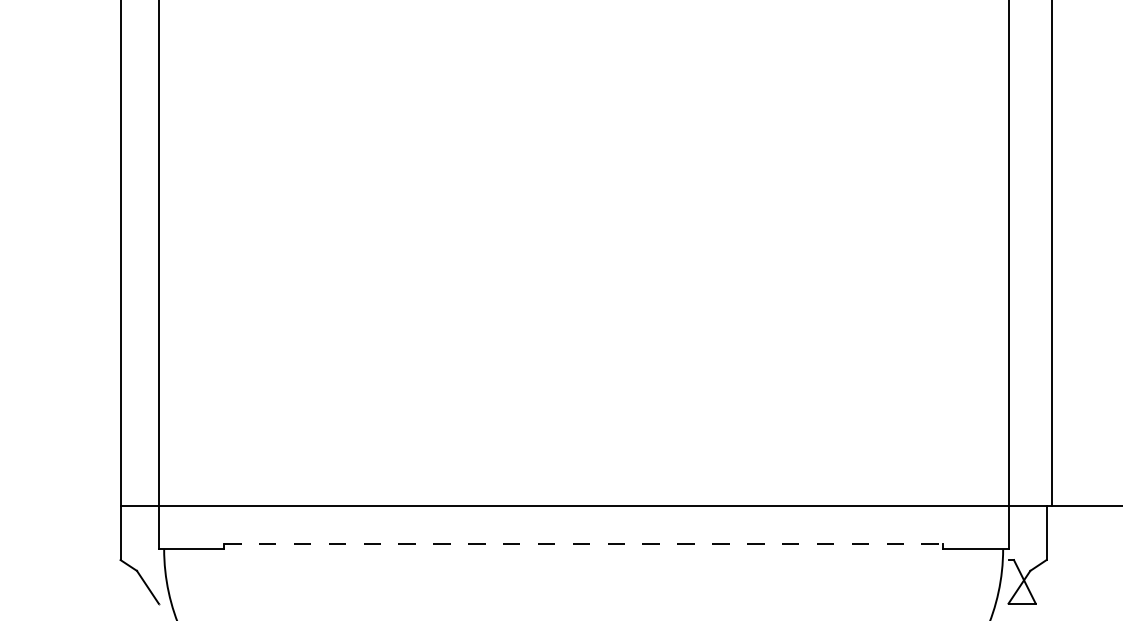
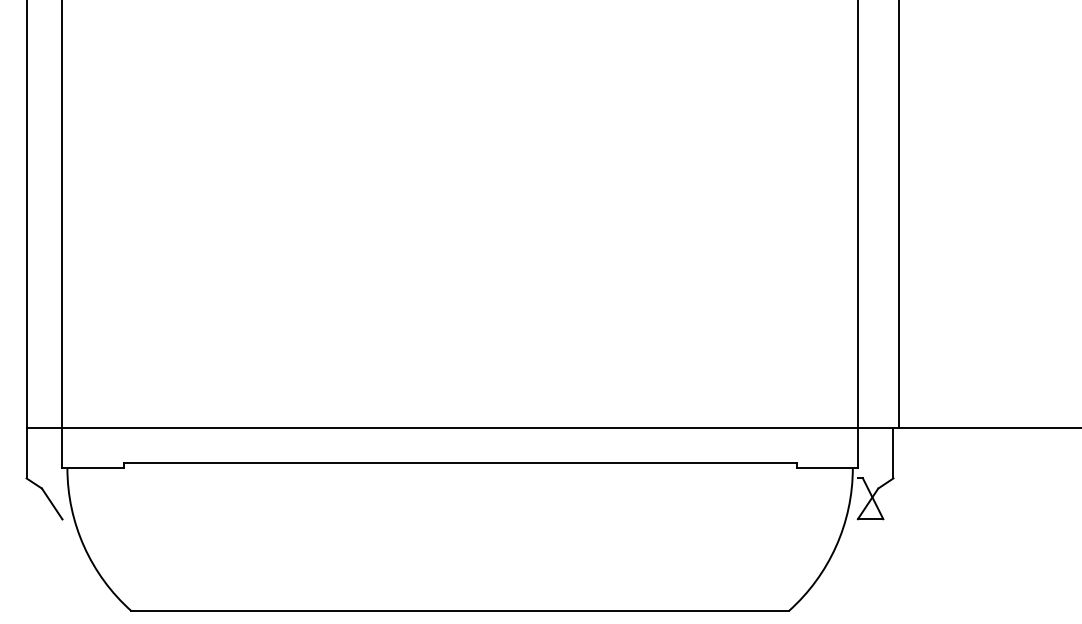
line: (584, 544) -> (460, 463), dashed -> solid

